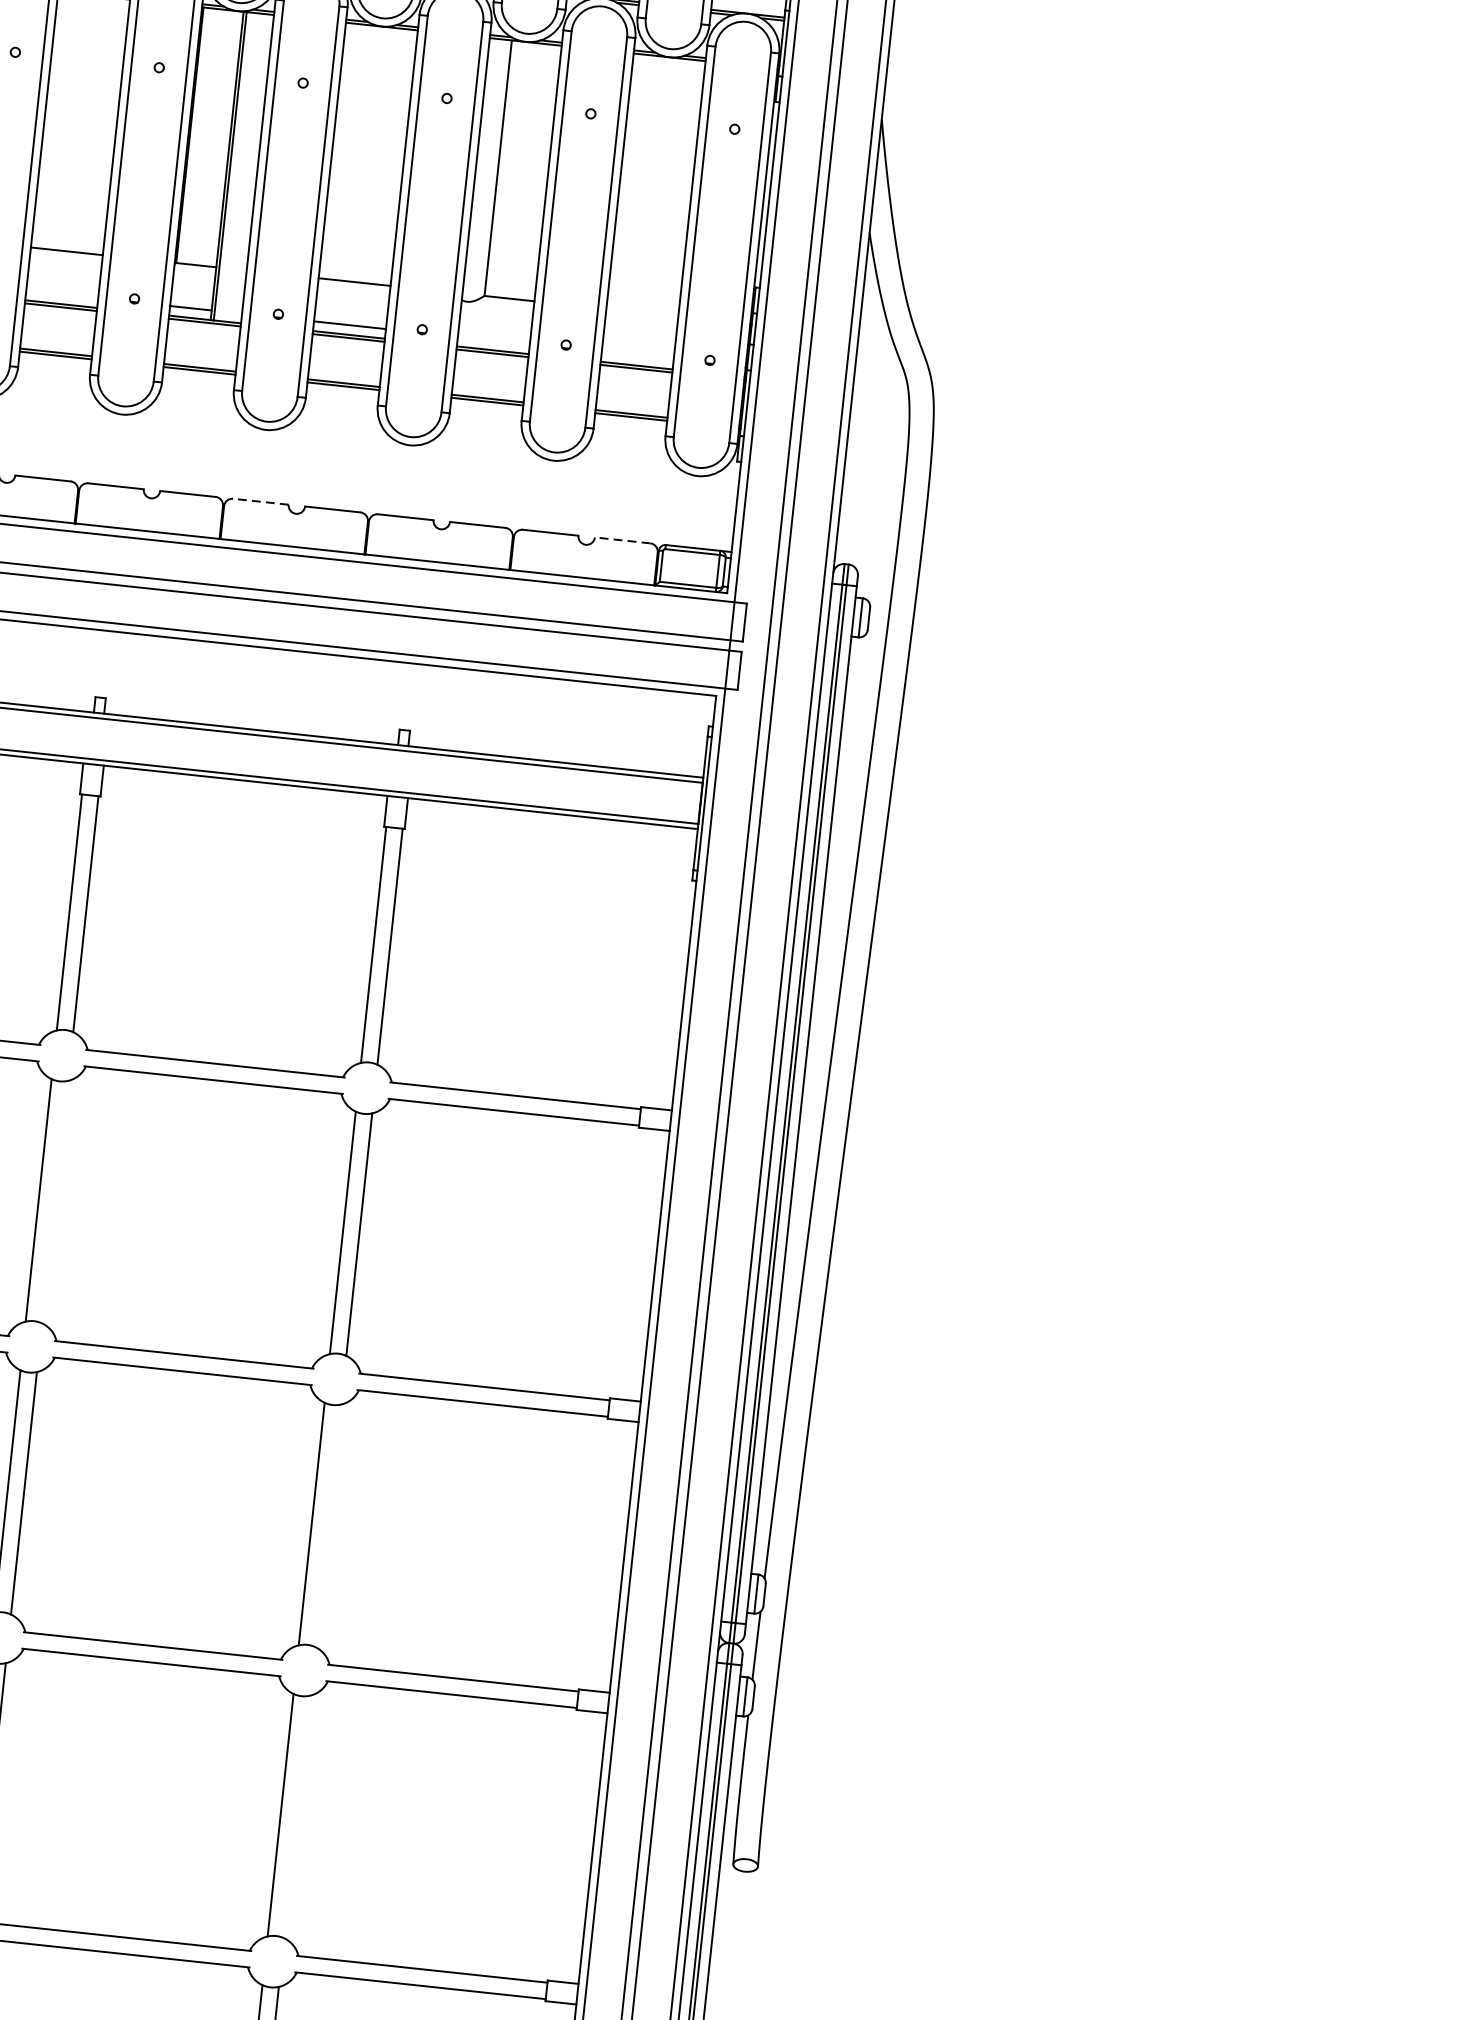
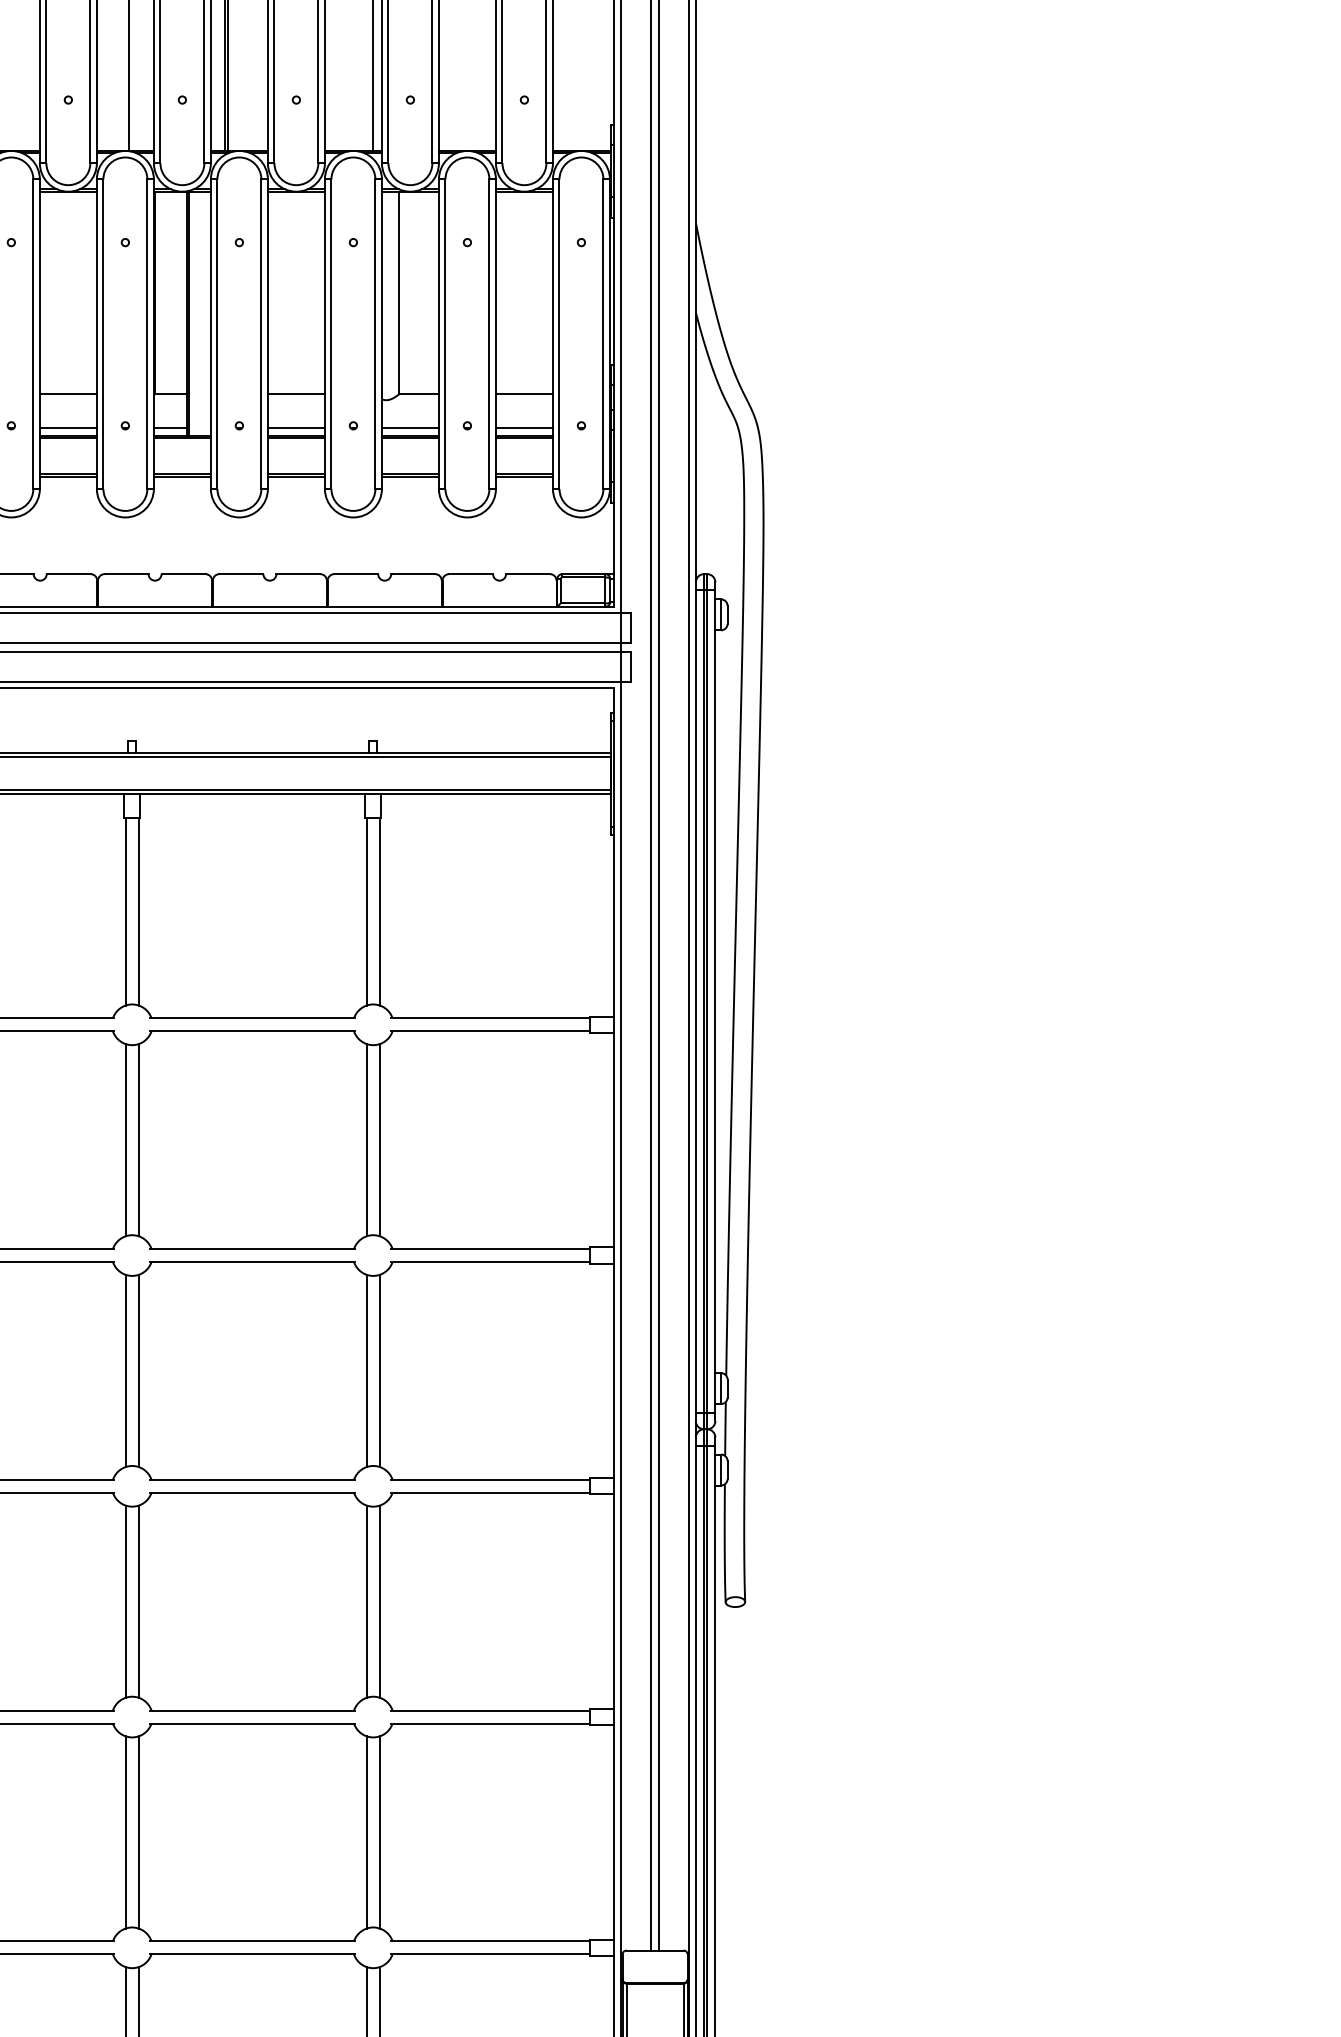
line: (61, 294) -> (67, 428), added
line: (641, 313) -> (523, 394), added
line: (492, 340) -> (409, 428), added
line: (636, 356) -> (523, 428), added
line: (261, 502) -> (241, 574), dashed -> solid
line: (623, 540) -> (528, 574), dashed -> solid
line: (54, 1202) -> (138, 1140), added
line: (327, 1525) -> (379, 1370), added
line: (296, 1816) -> (379, 1601), added

